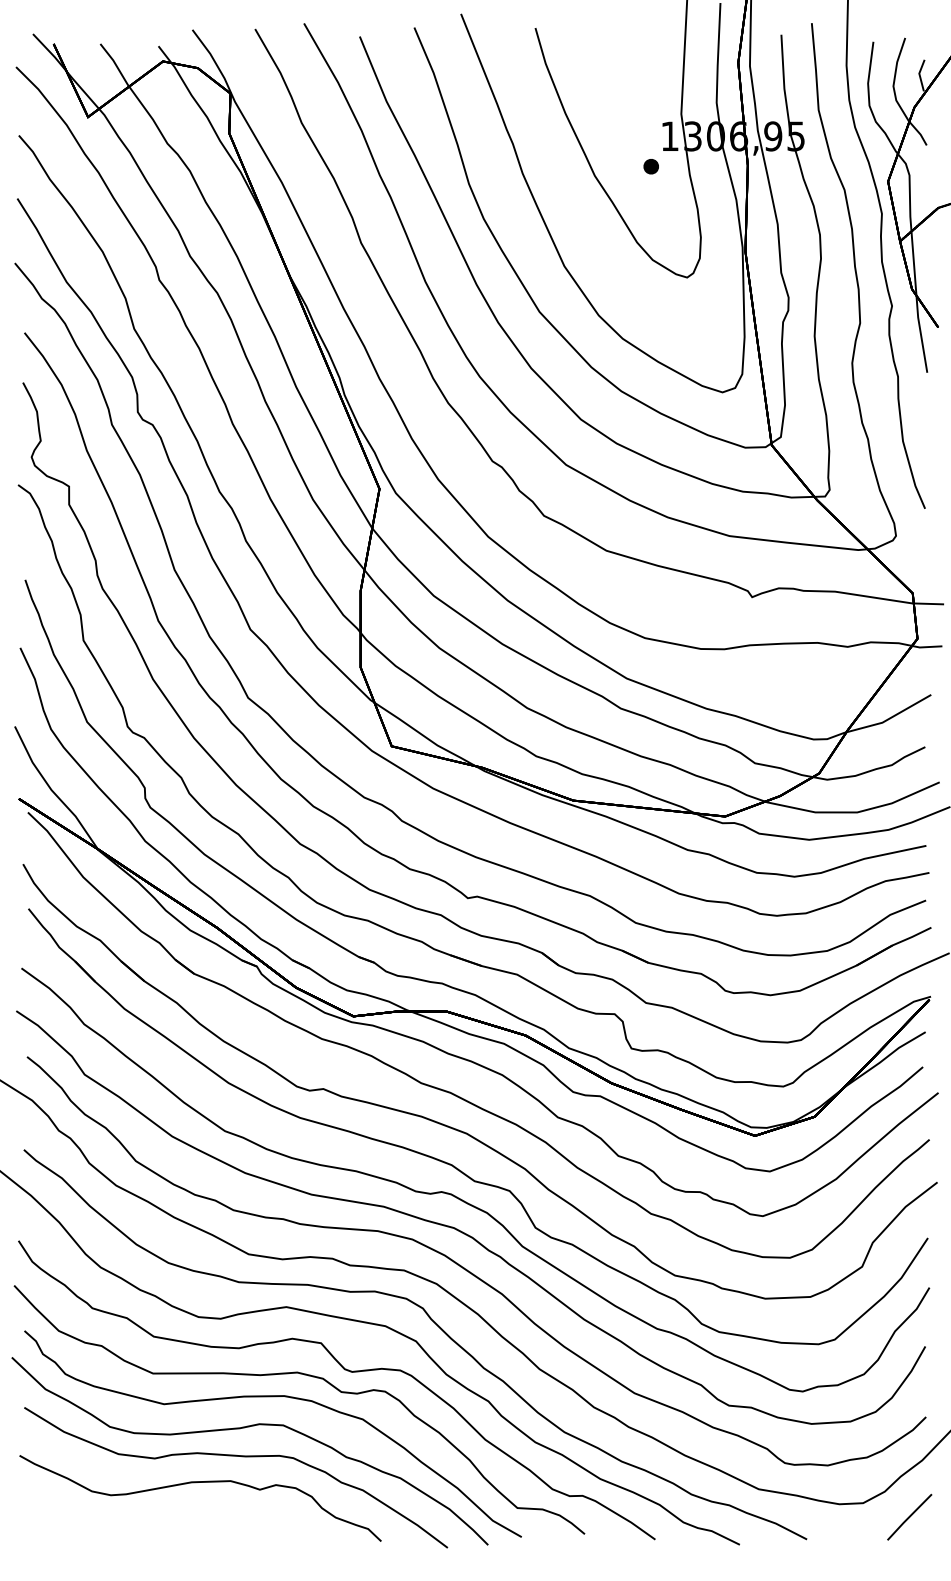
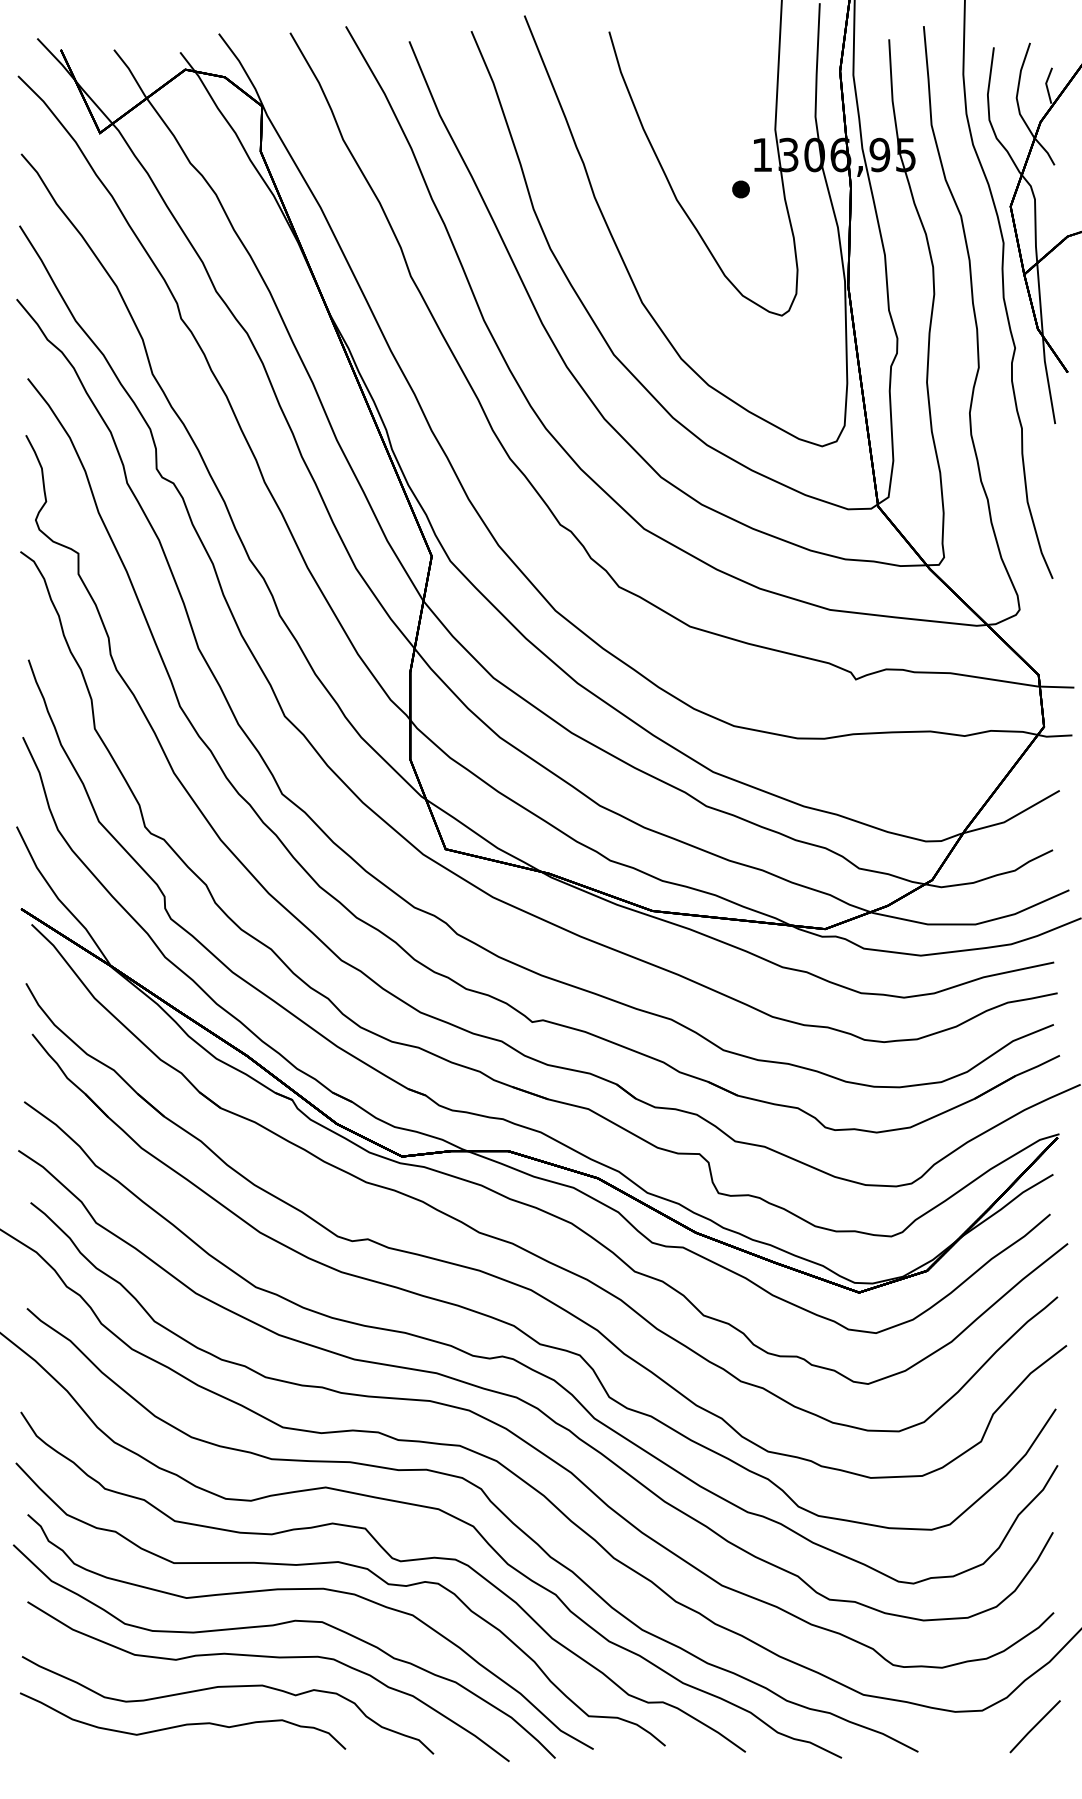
curve: (162, 1514) -> (184, 1723), added

